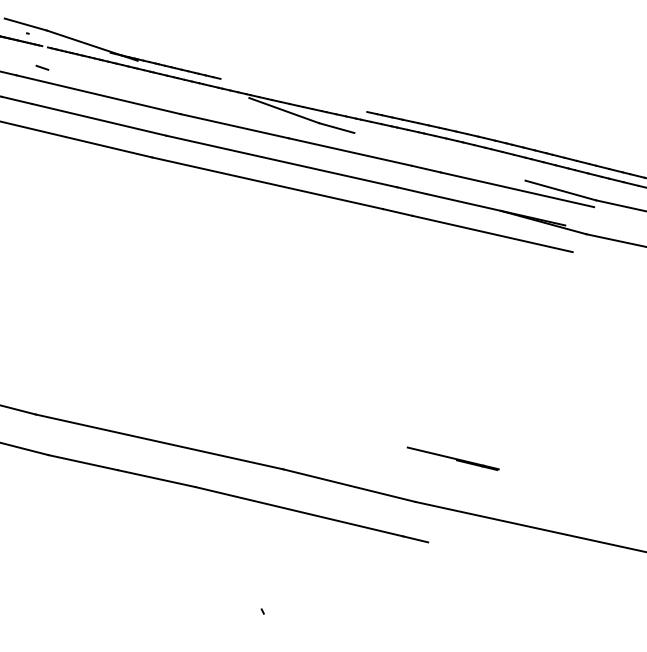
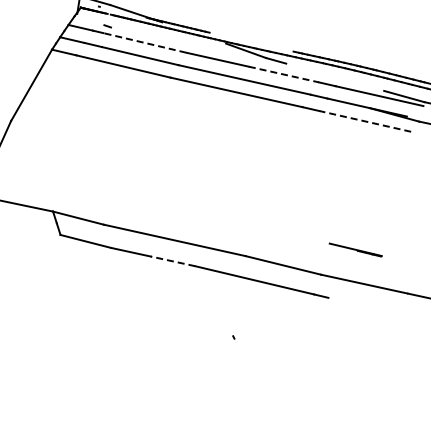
line: (110, 97) -> (146, 43), solid -> dashed
line: (349, 151) -> (283, 74), solid -> dashed
line: (491, 234) -> (364, 121), solid -> dashed
line: (452, 457) -> (355, 249), moved
line: (157, 478) -> (173, 261), solid -> dashed

